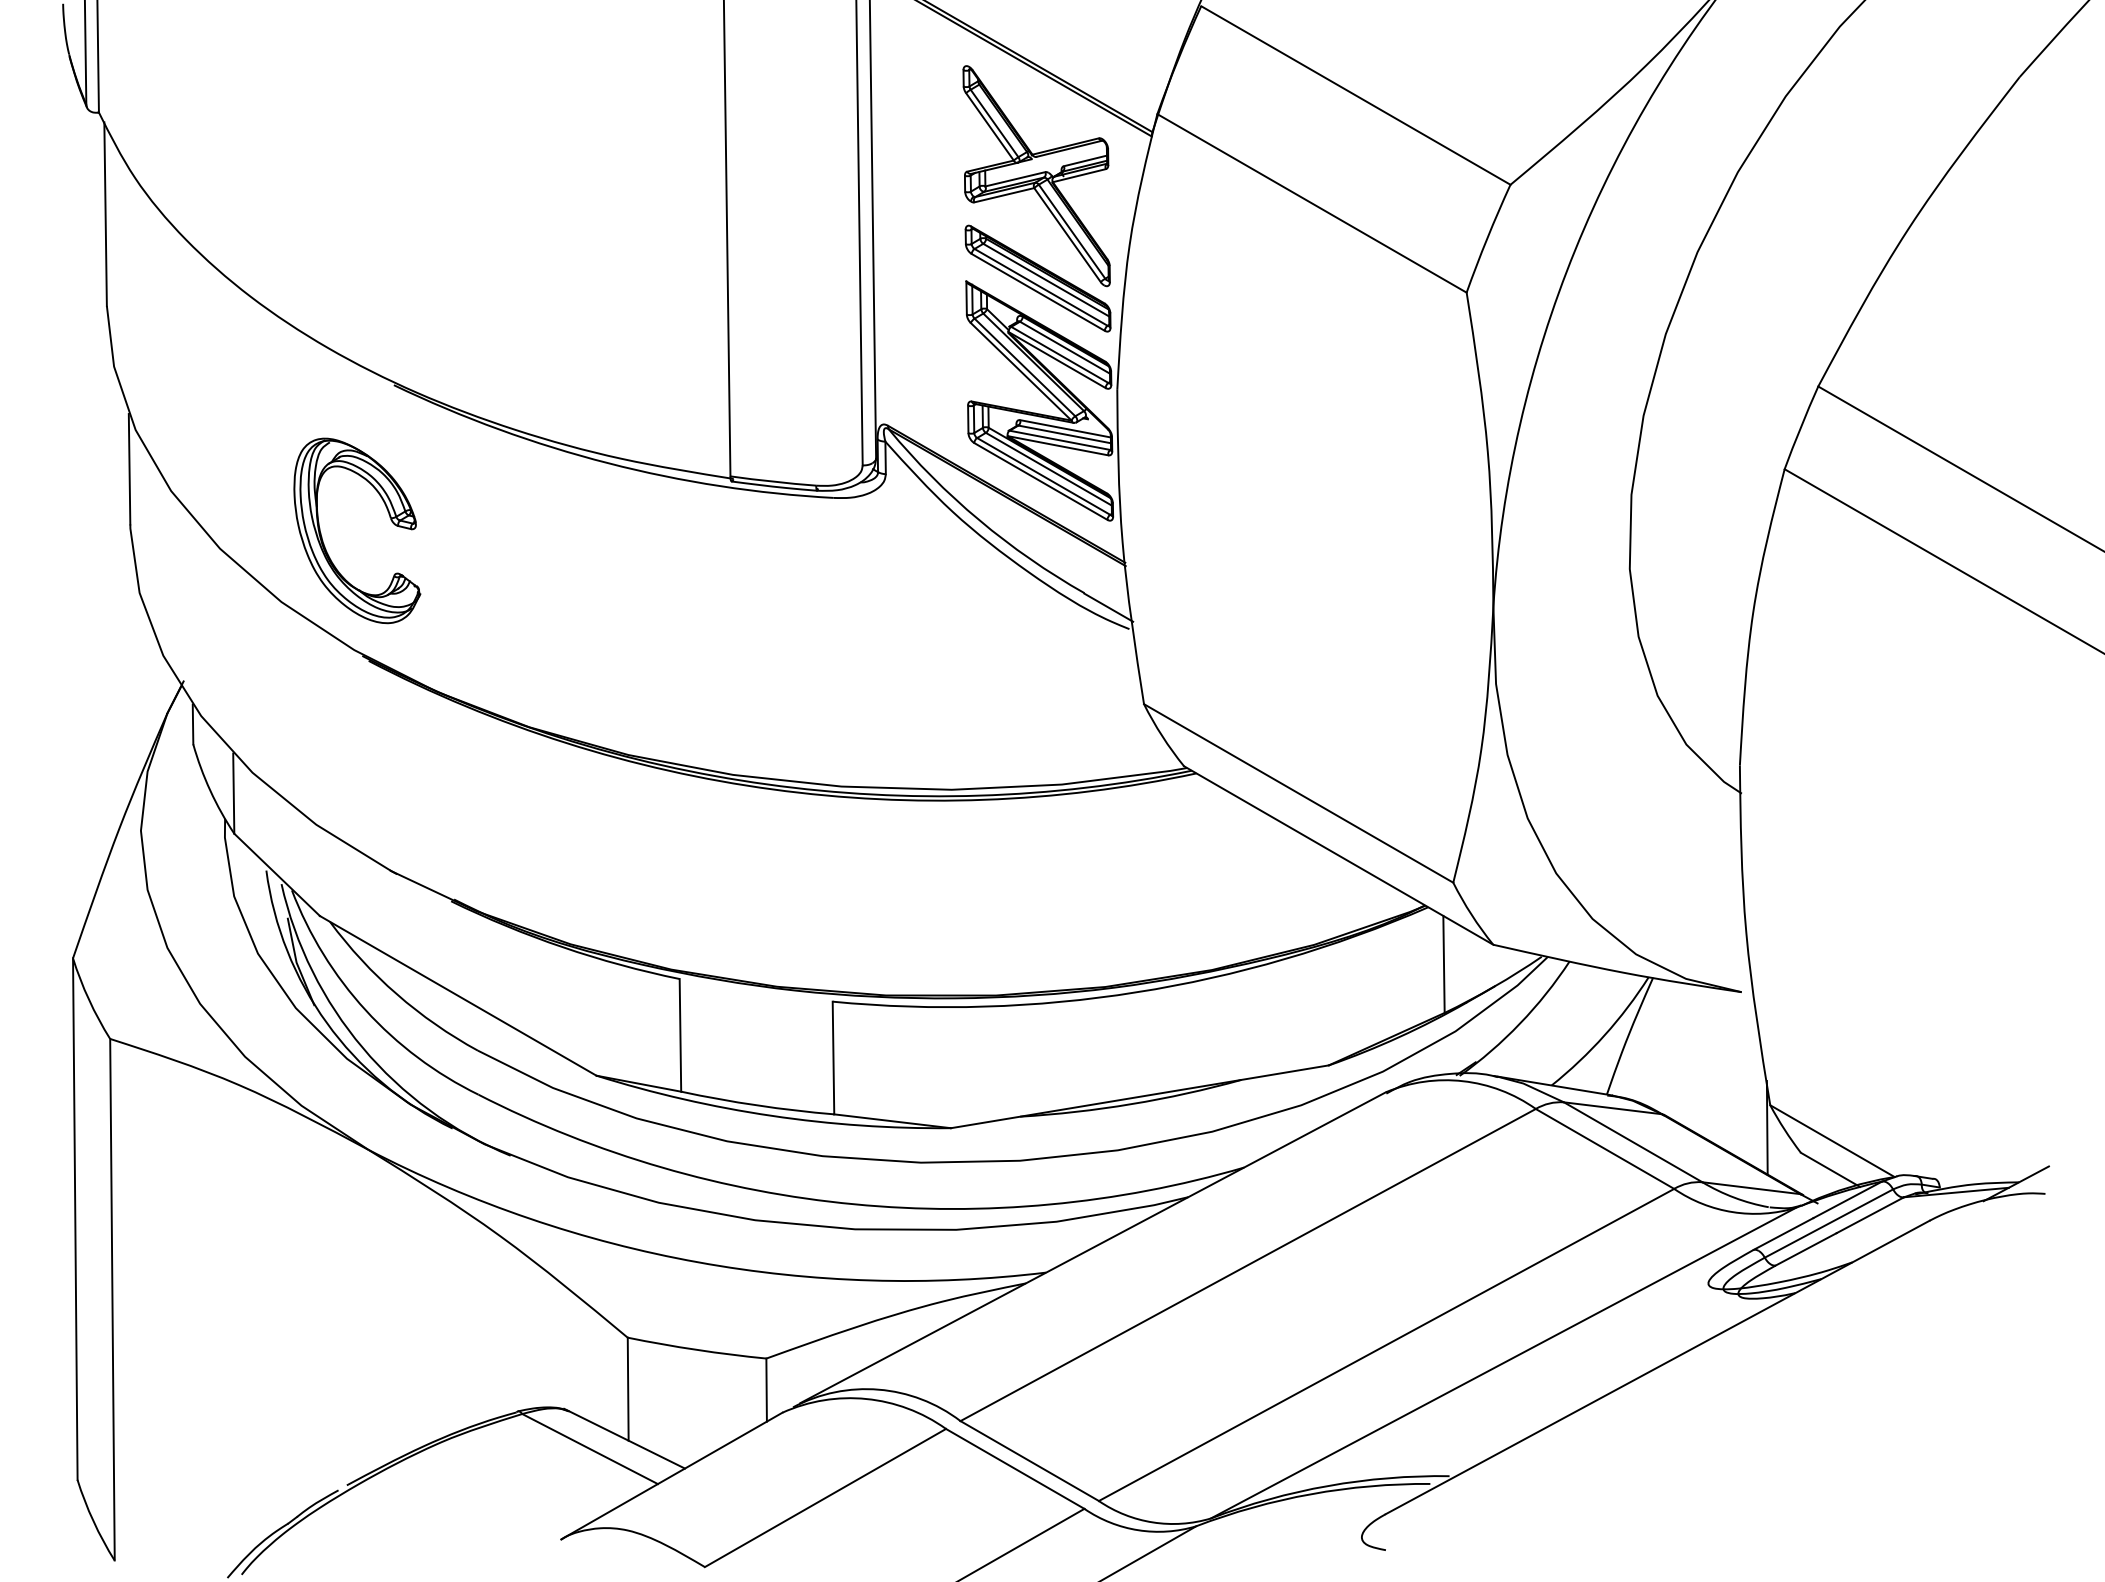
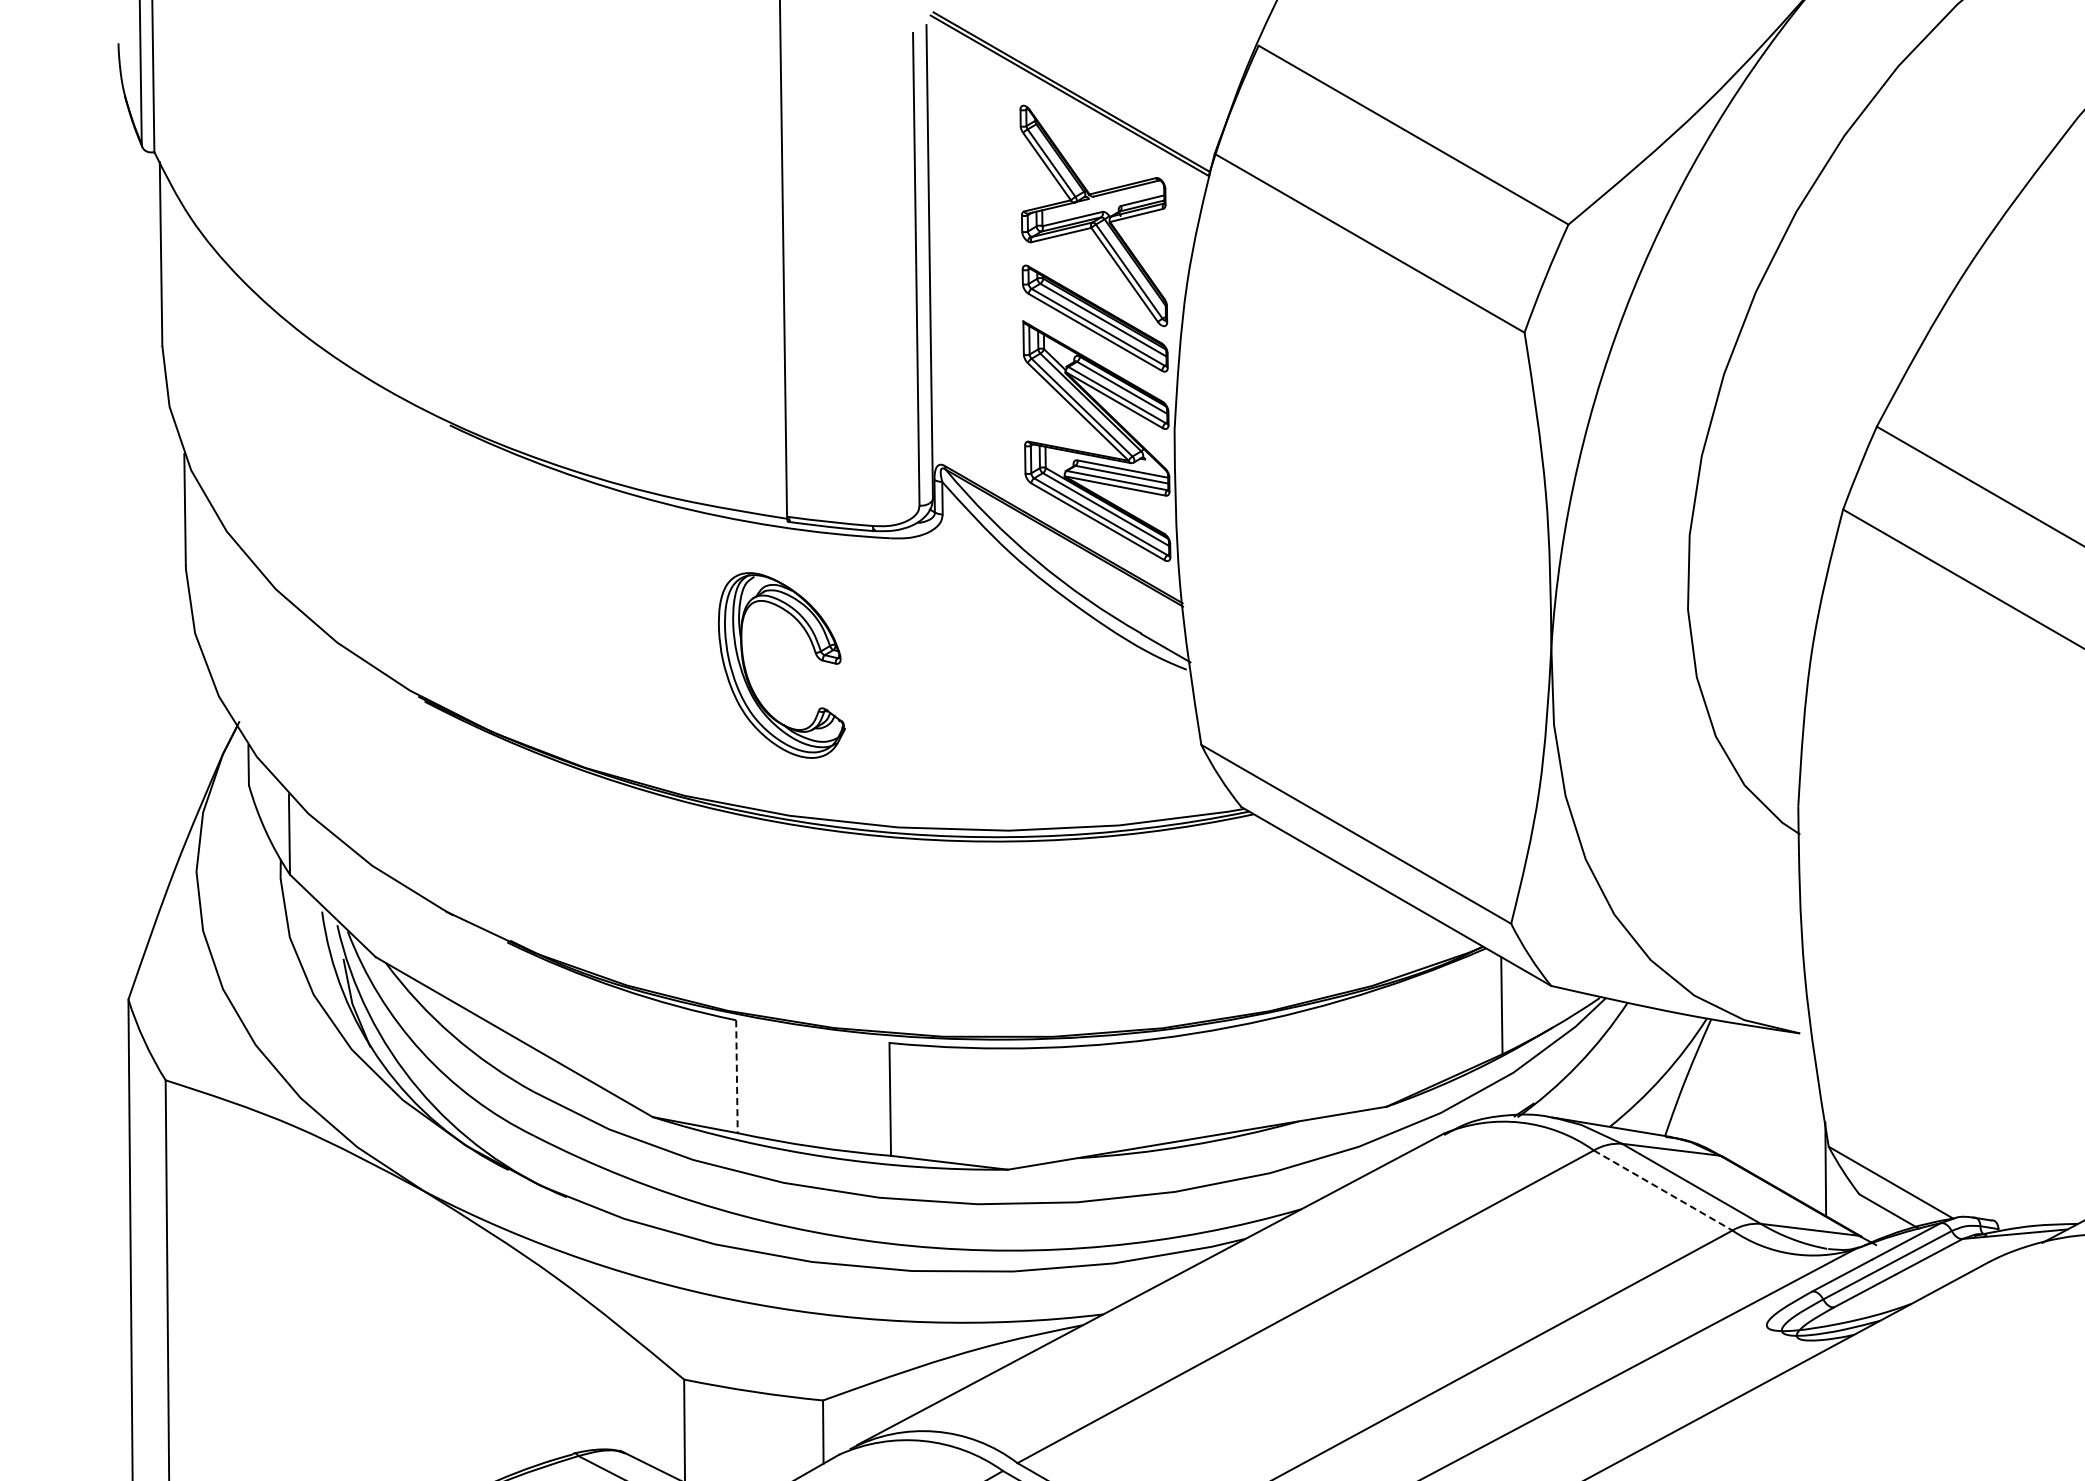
part: (390, 520) -> (815, 655), moved
line: (680, 1035) -> (737, 1076), solid -> dashed
line: (1605, 1148) -> (1663, 1190), solid -> dashed

